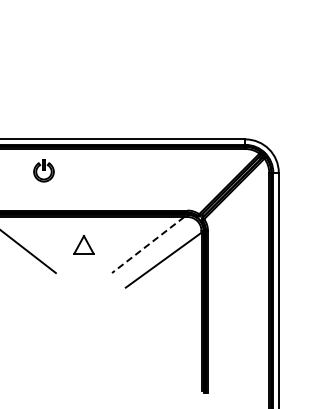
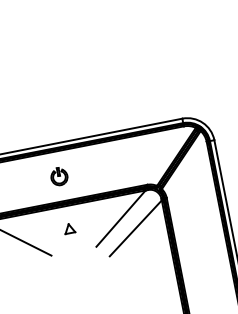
part: (43, 170) -> (58, 176), moved
part: (83, 244) -> (69, 228), size x0.62
line: (148, 245) -> (121, 218), dashed -> solid

